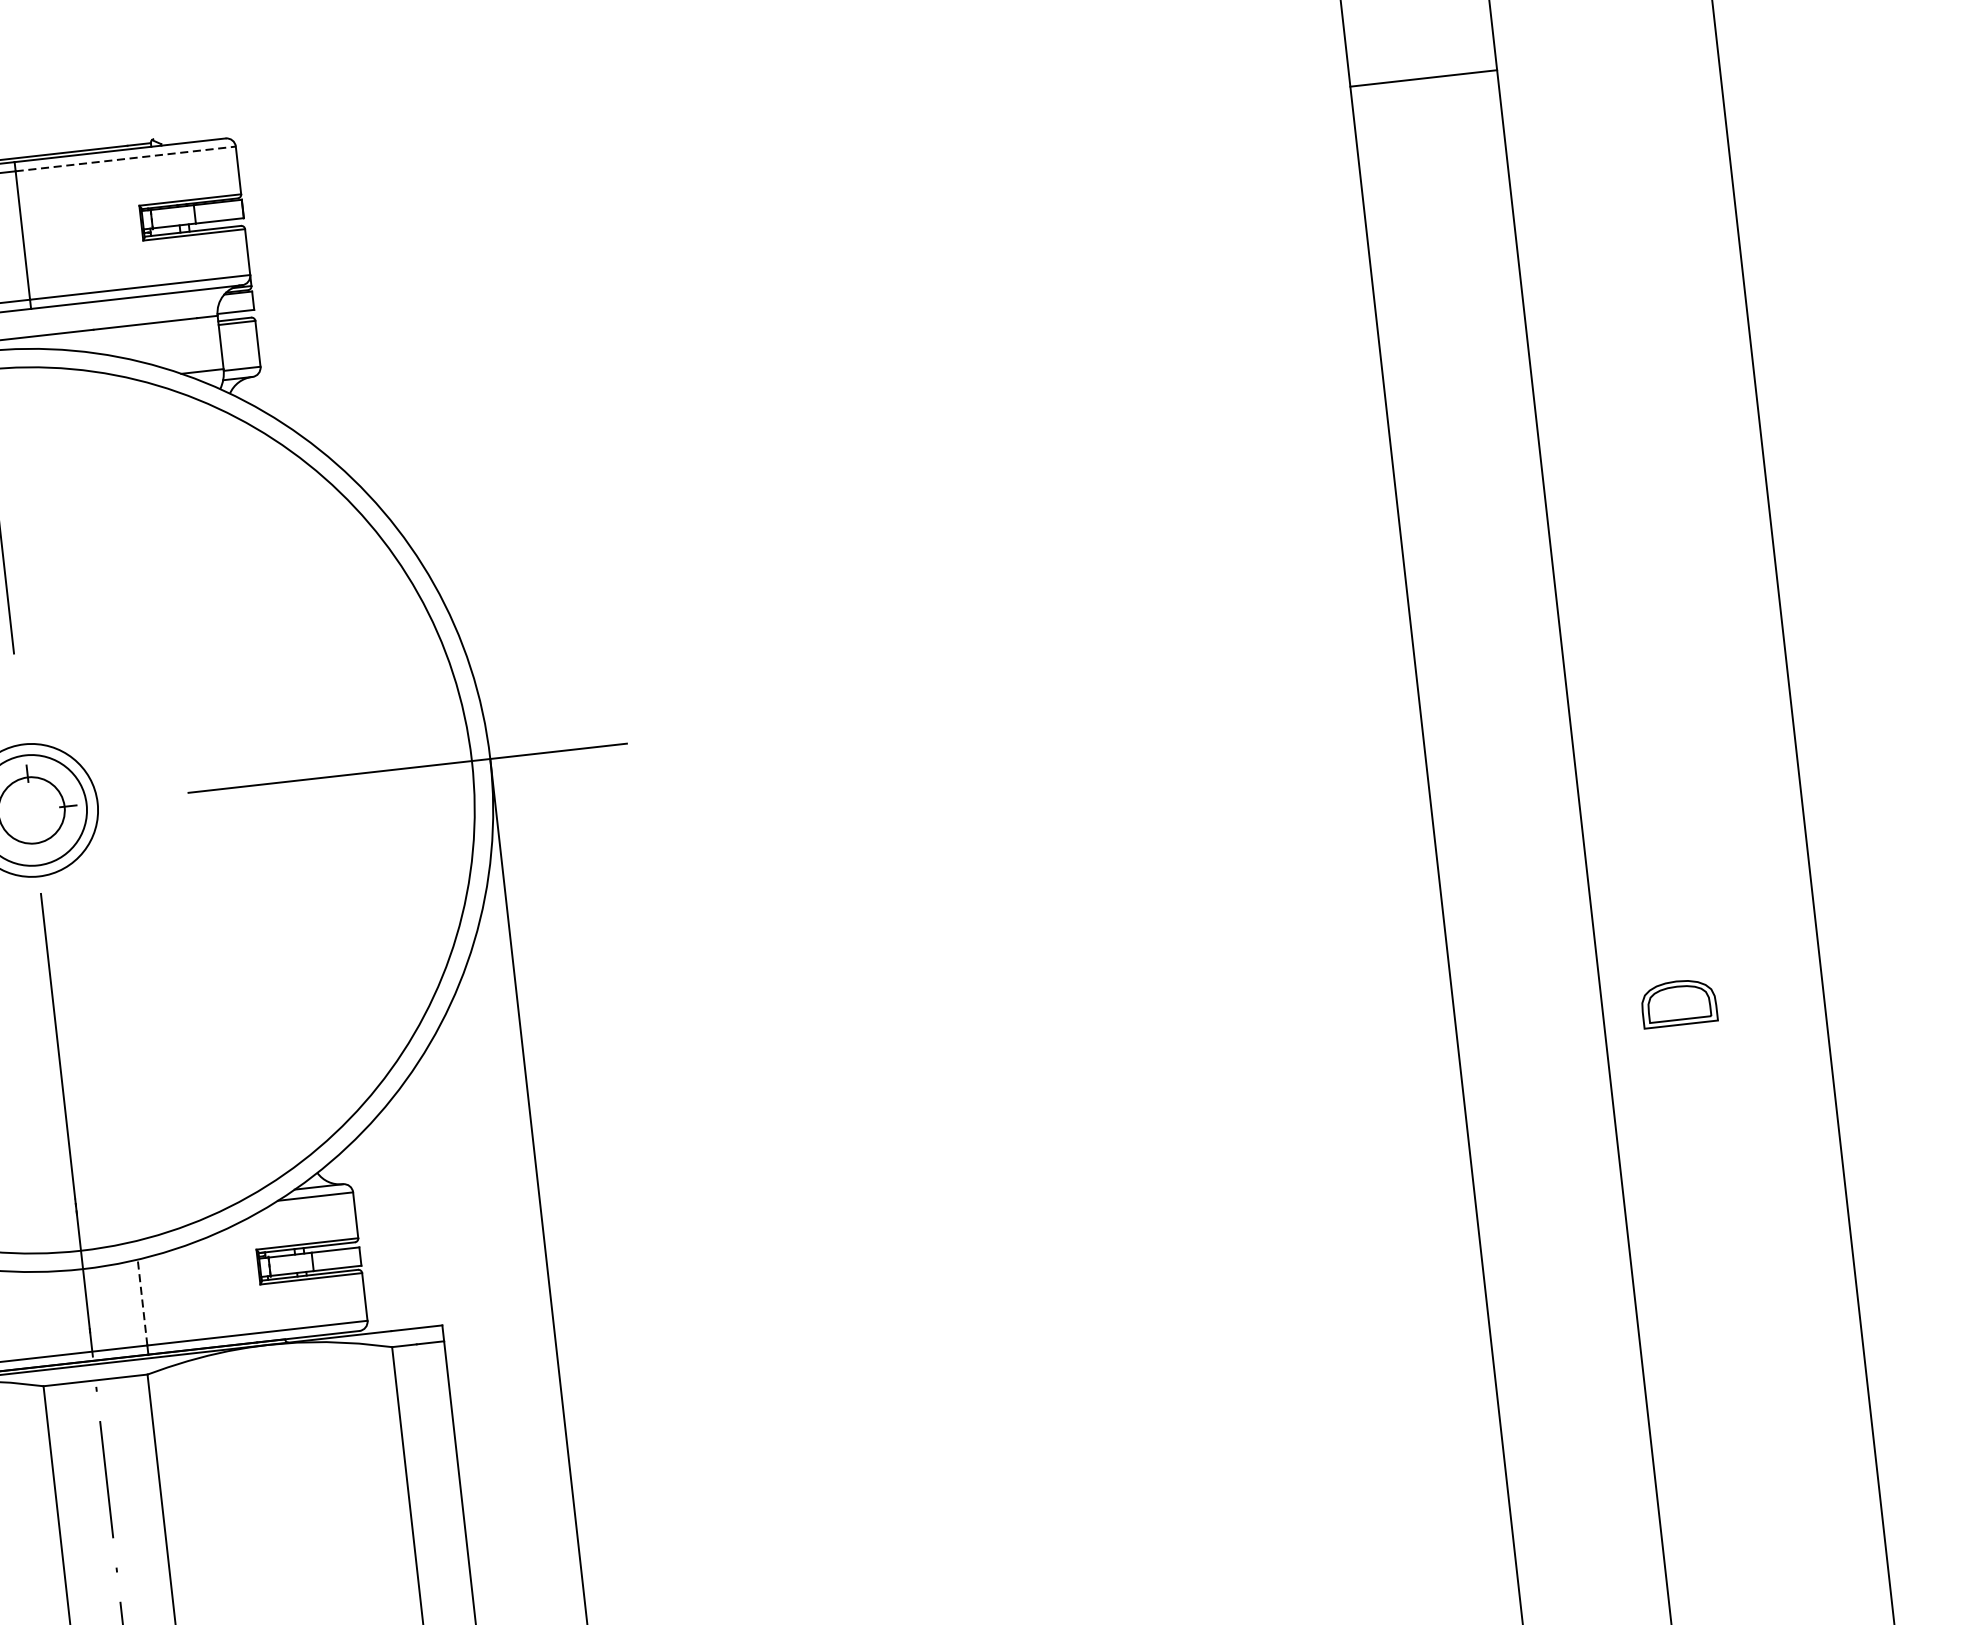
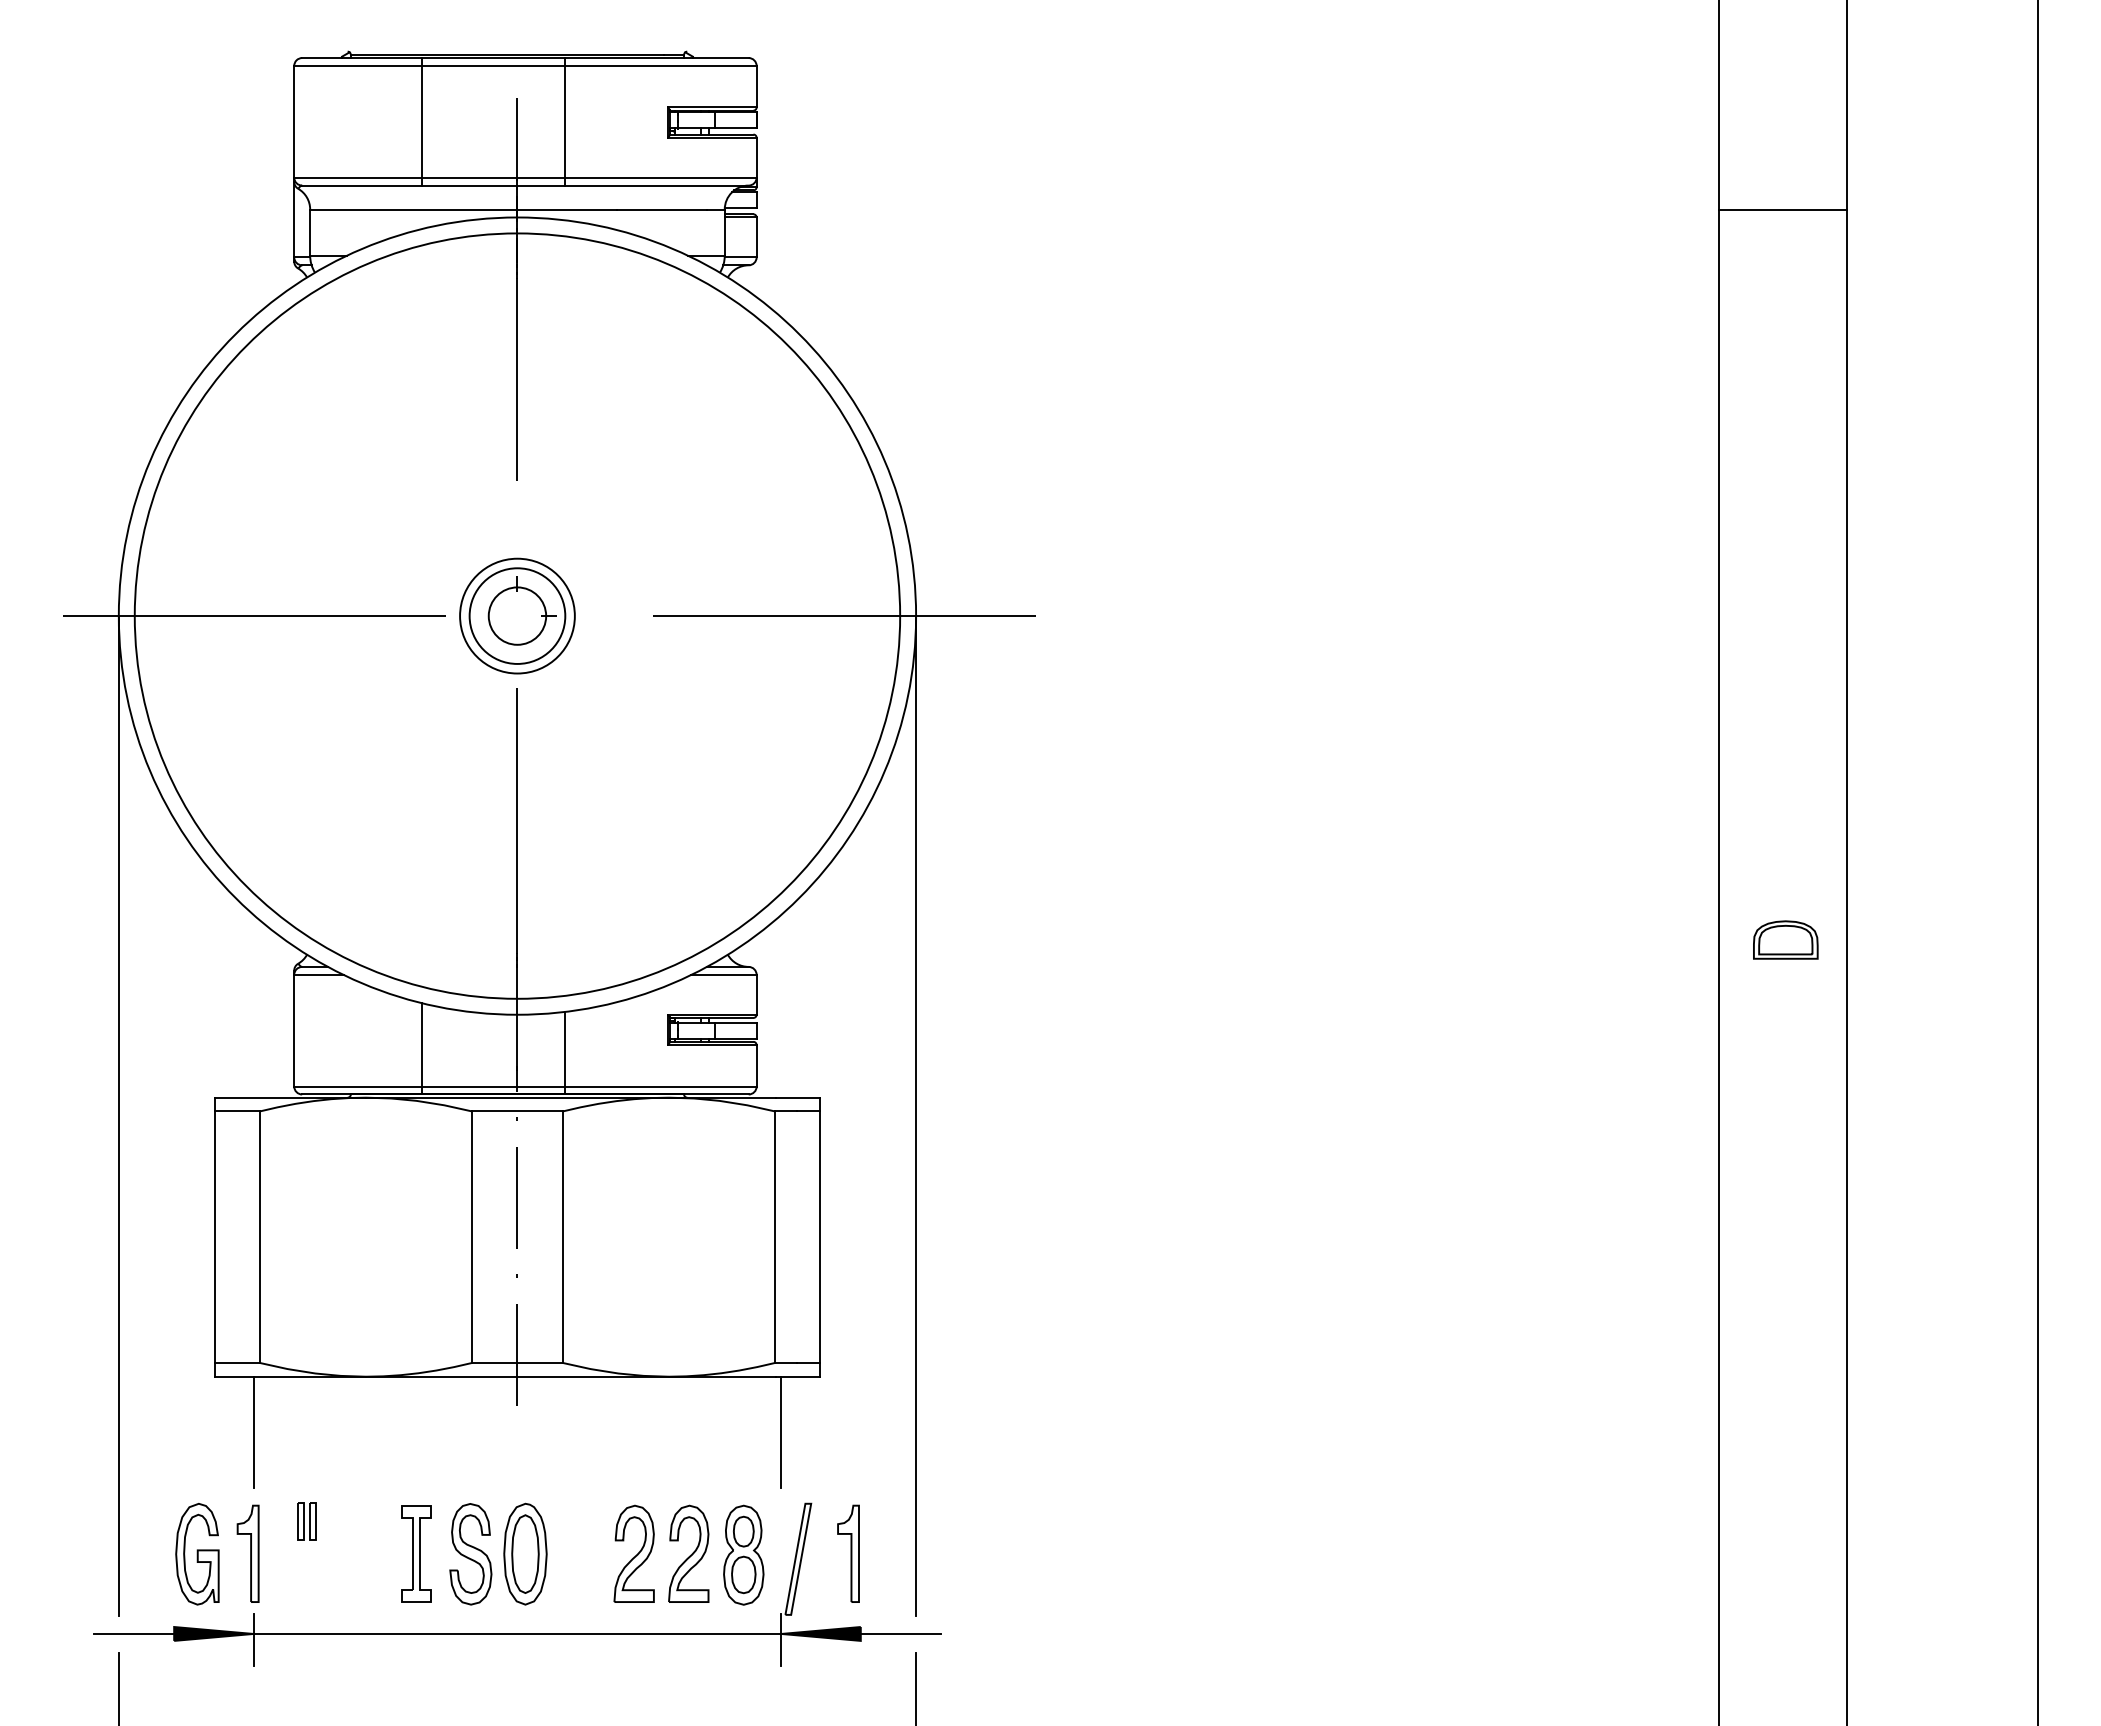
line: (1423, 78) -> (1782, 209), moved
line: (125, 159) -> (660, 66), dashed -> solid
part: (1678, 1002) -> (1785, 939), moved
line: (142, 1301) -> (565, 1048), dashed -> solid

